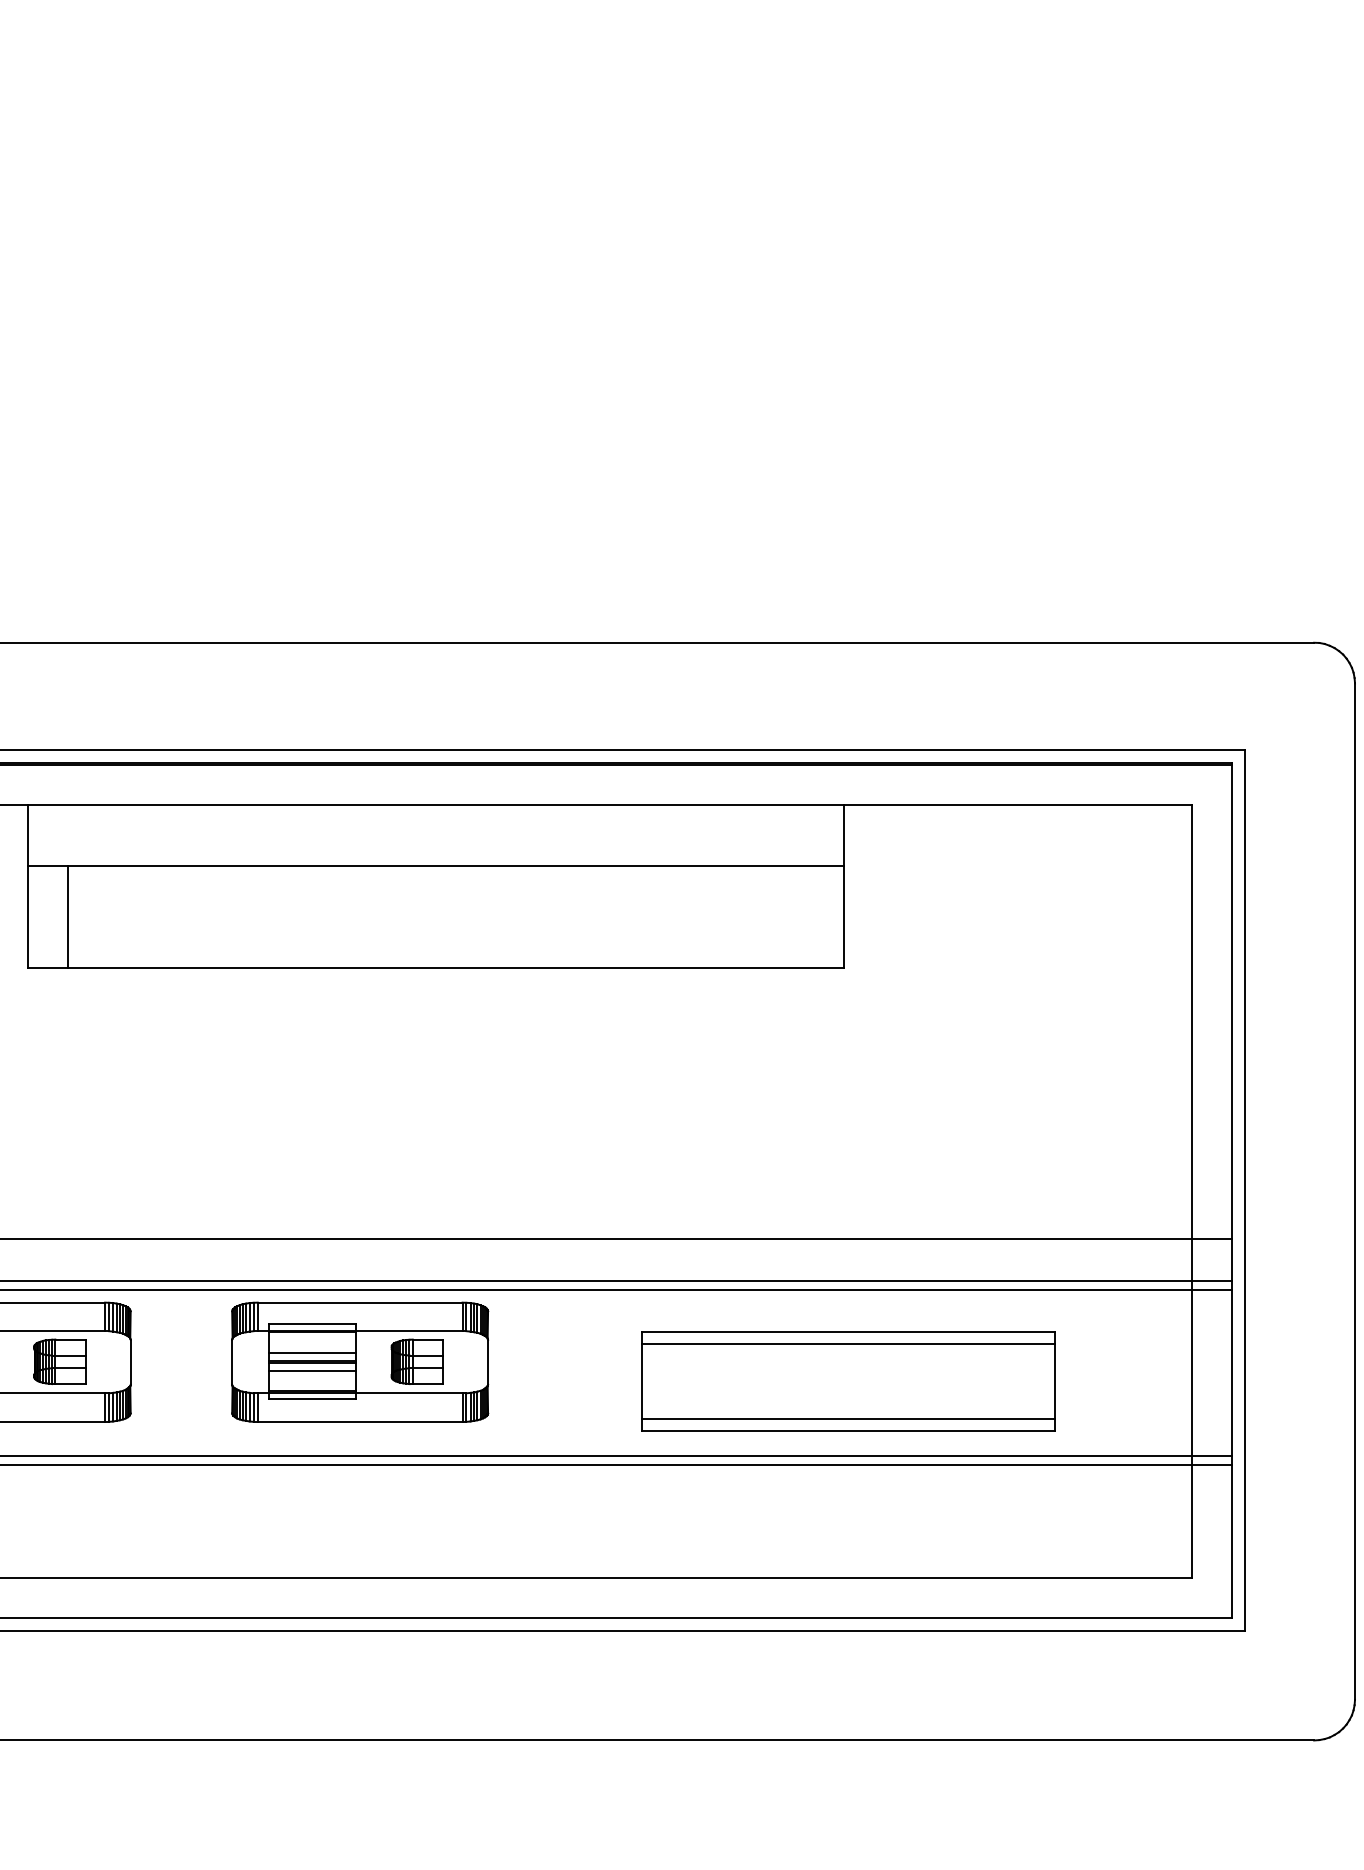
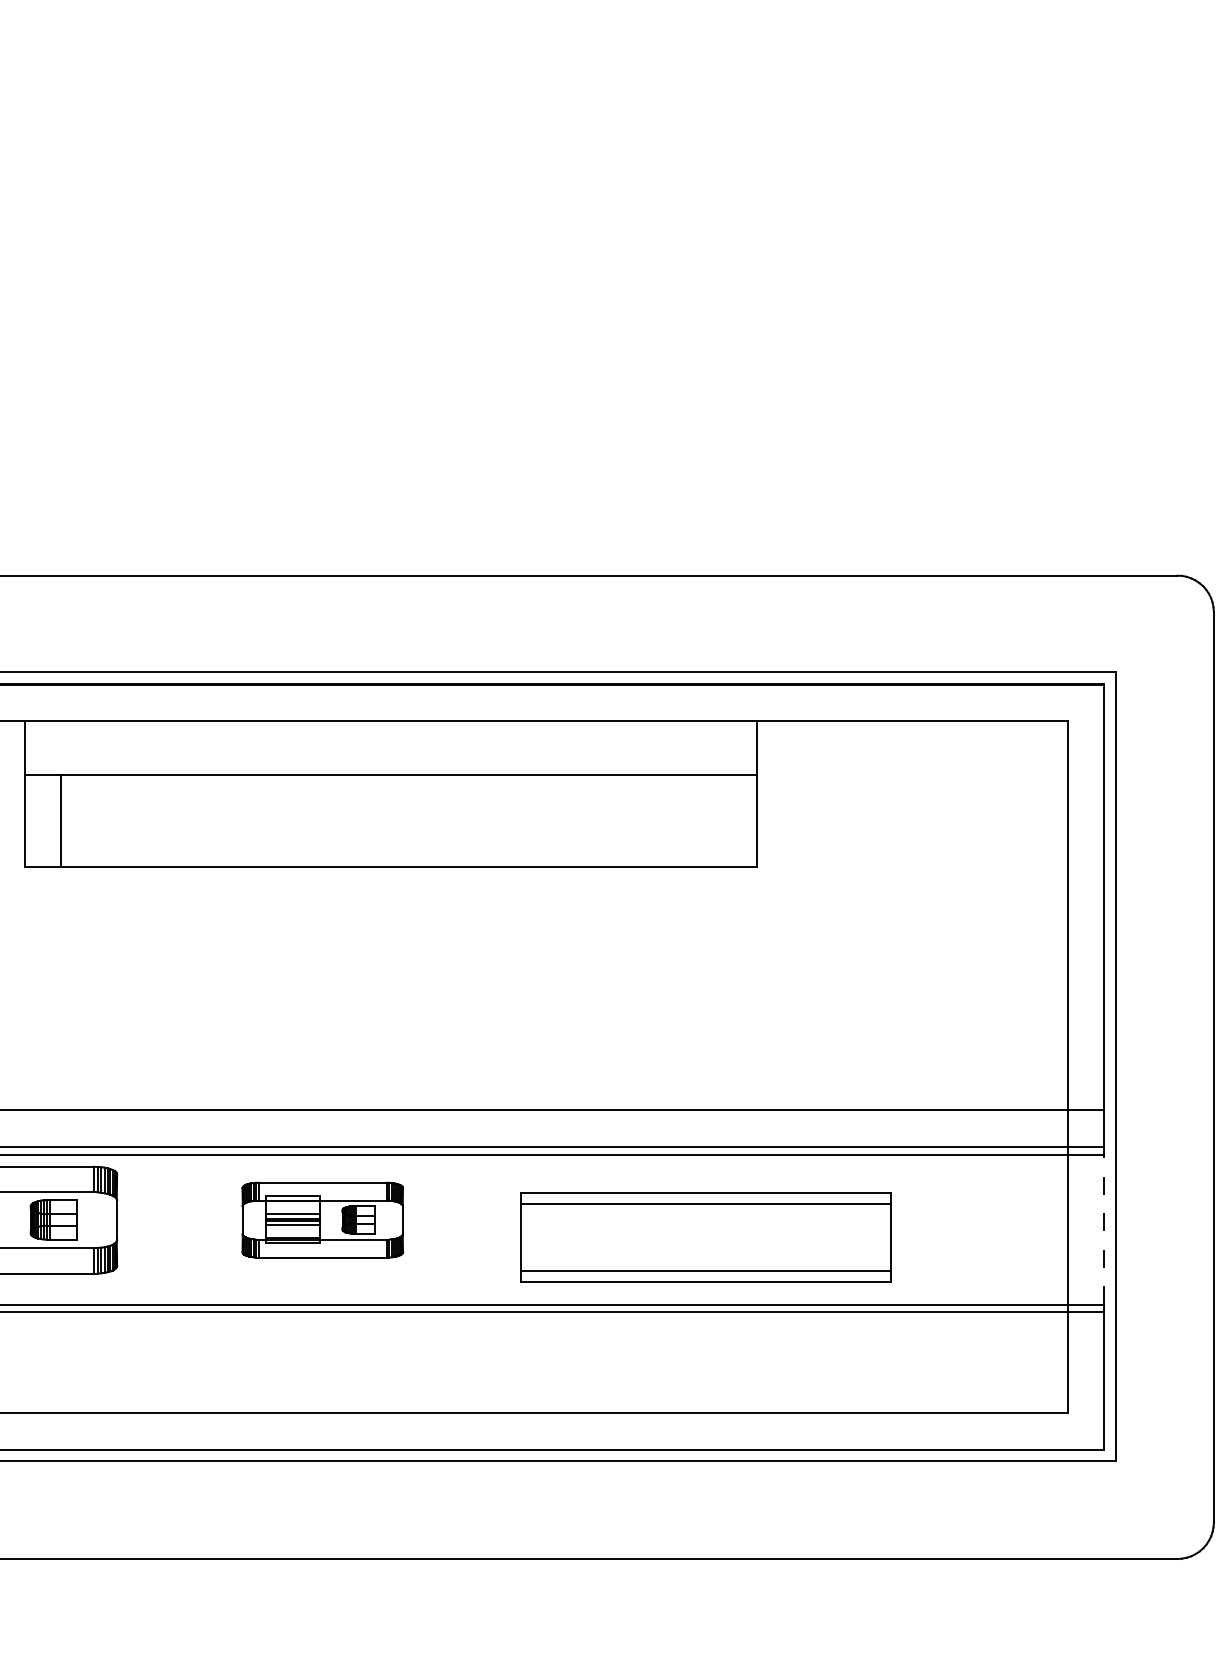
part: (360, 1361) -> (323, 1219), size x0.7
line: (1232, 1372) -> (1104, 1229), solid -> dashed
part: (848, 1381) -> (706, 1237), moved

